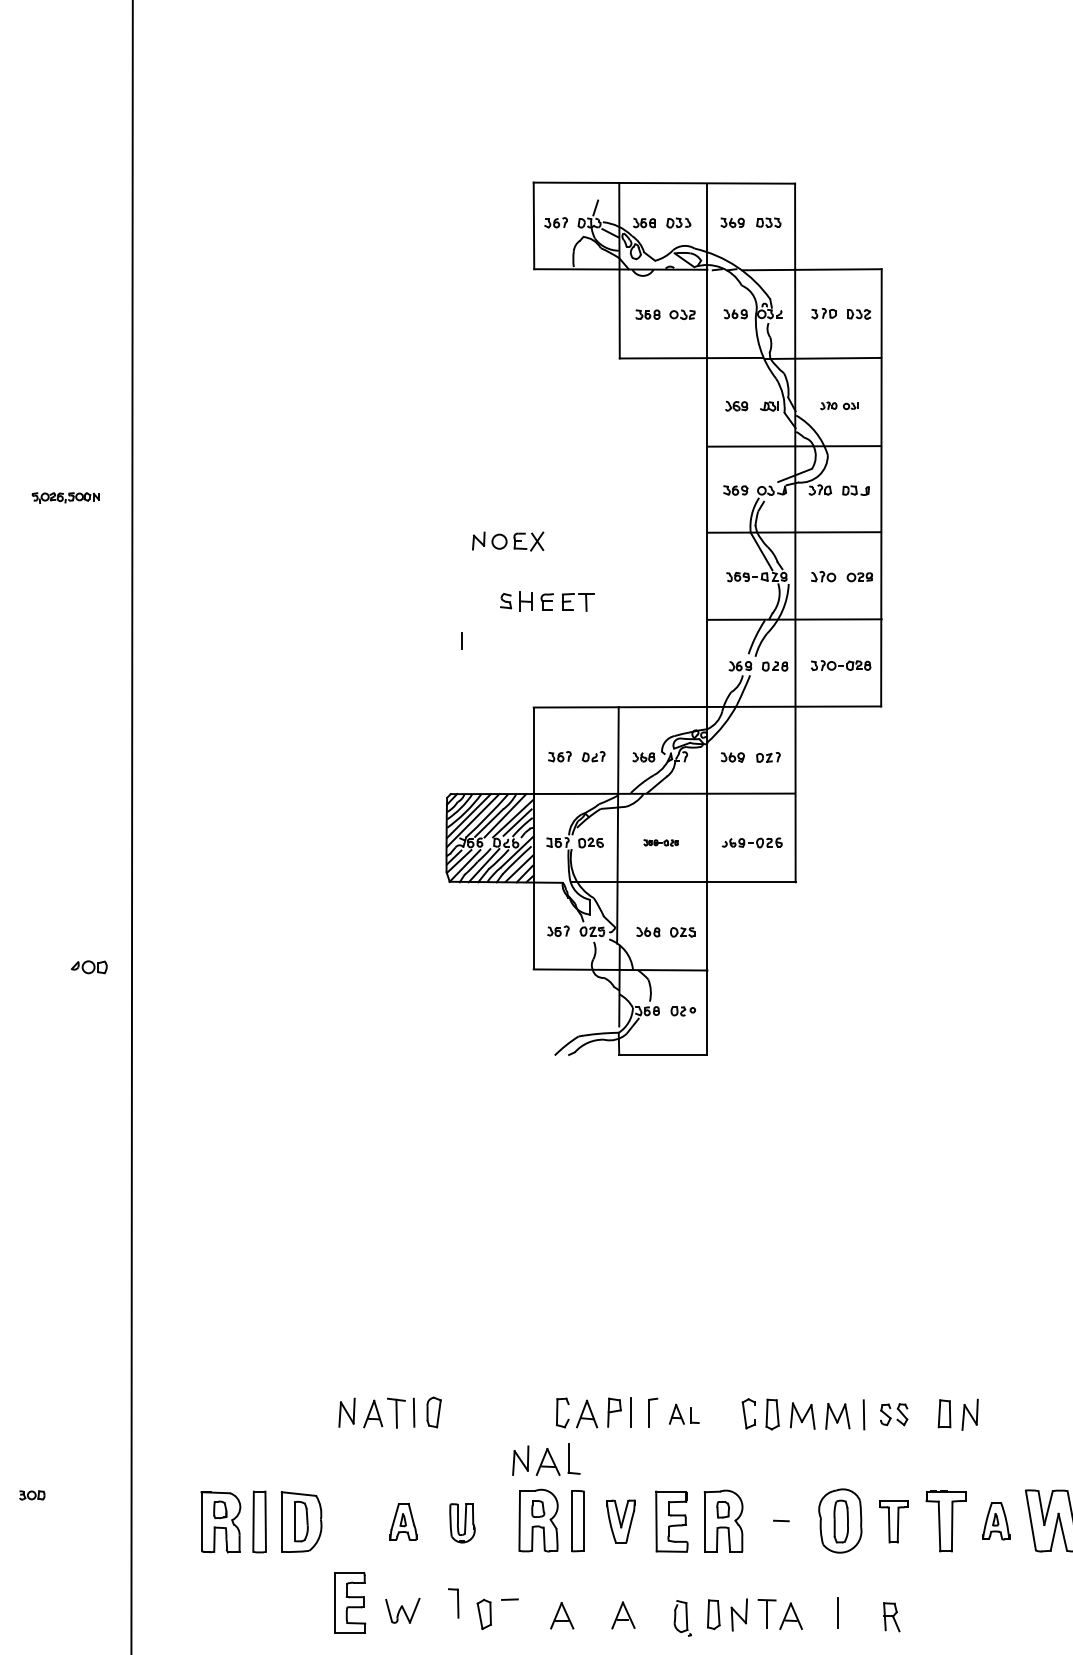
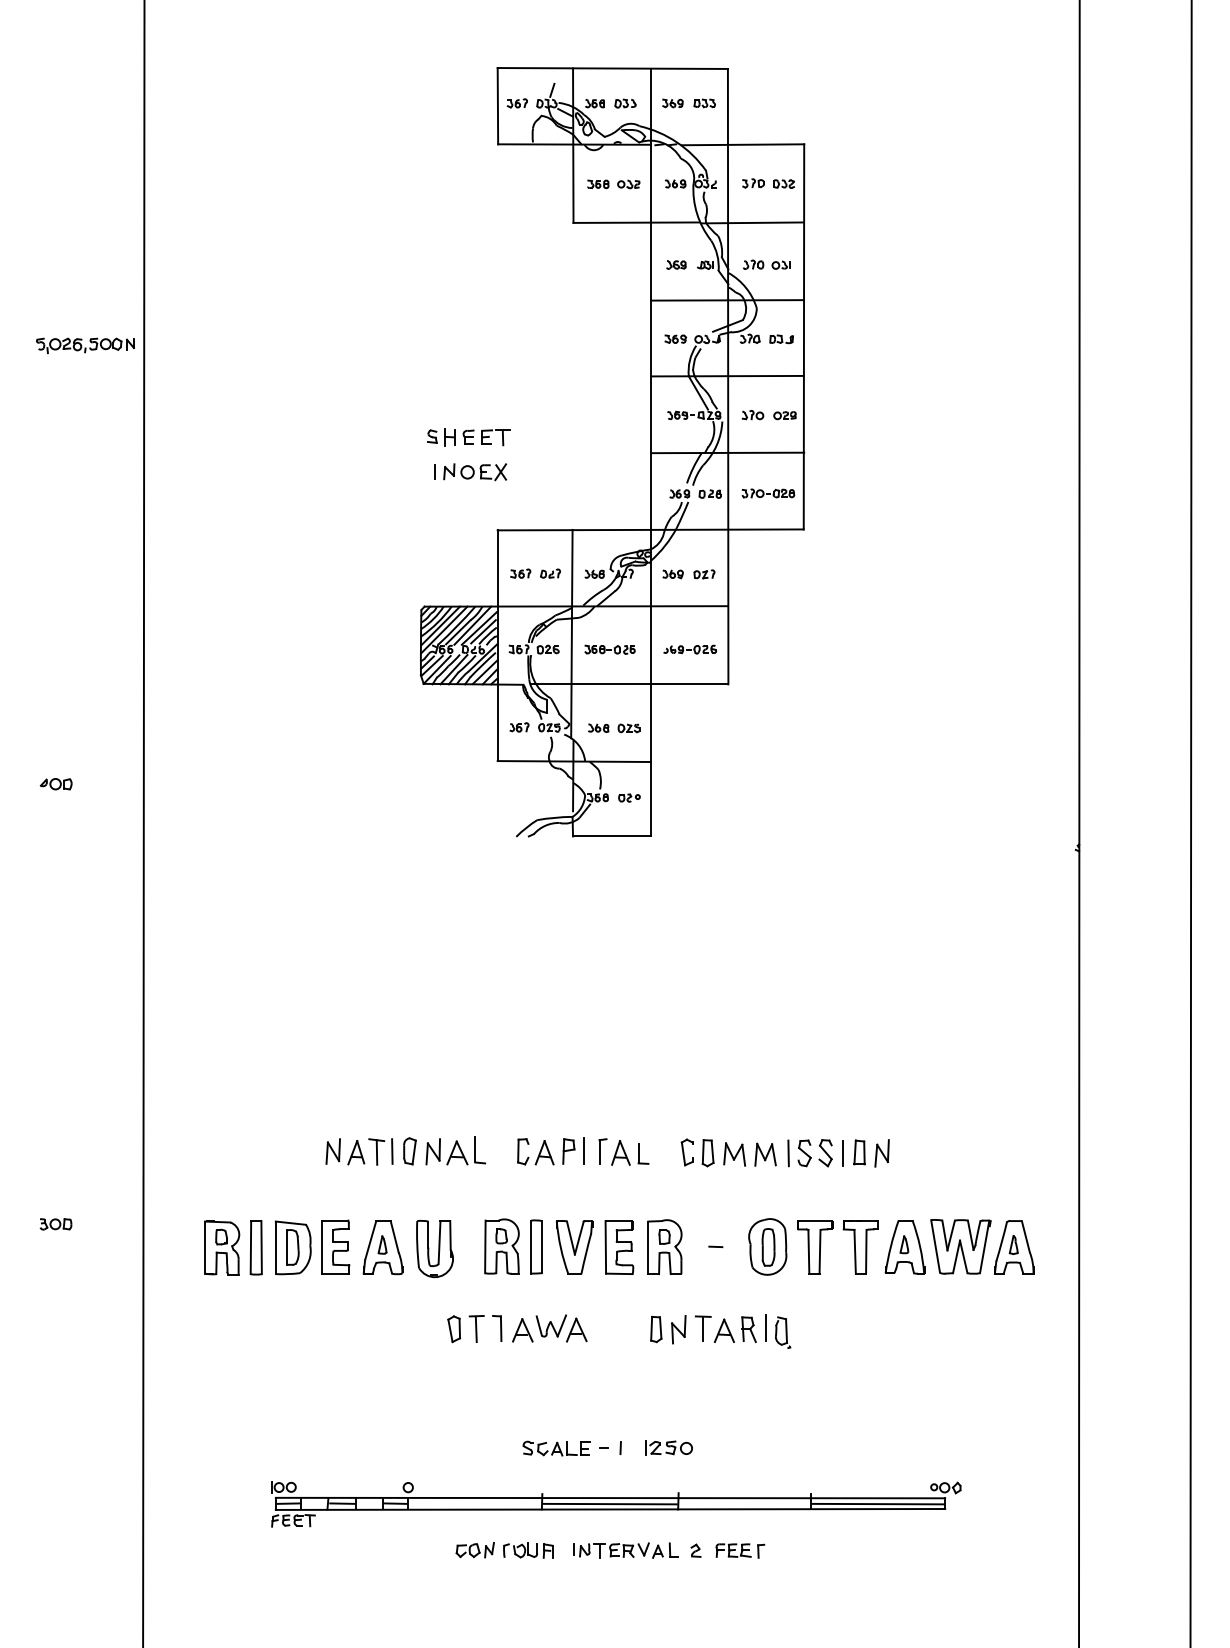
part: (838, 405) -> (766, 264), size x1.43
part: (65, 497) -> (85, 345), size x1.67
part: (508, 541) -> (475, 472), moved
part: (547, 602) -> (468, 437), moved
part: (660, 842) -> (609, 649), size x1.67
part: (88, 967) -> (55, 784), moved
part: (684, 1413) -> (630, 1152), size x1.43
line: (925, 1413) -> (842, 1152), added
part: (893, 1414) -> (814, 1153), size x1.43
part: (545, 1459) -> (455, 1150), moved
part: (31, 1495) -> (55, 1224), size x1.43
part: (402, 1521) -> (382, 1247), size x1.67
part: (620, 1521) -> (574, 1247), size x1.43
part: (894, 1521) -> (815, 1247), size x1.43
part: (995, 1521) -> (904, 1247), size x1.67
part: (461, 1522) -> (434, 1248), size x1.67
part: (349, 1602) -> (335, 1246), moved
part: (454, 1603) -> (497, 1328), moved
part: (402, 1610) -> (551, 1325), moved
line: (508, 1614) -> (475, 1329), added
part: (891, 1617) -> (748, 1329), moved
part: (683, 1618) -> (783, 1332), moved

